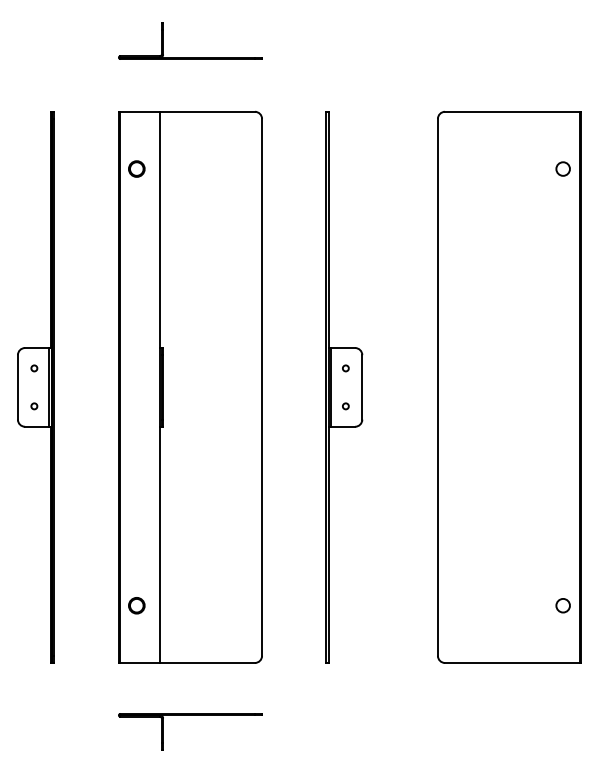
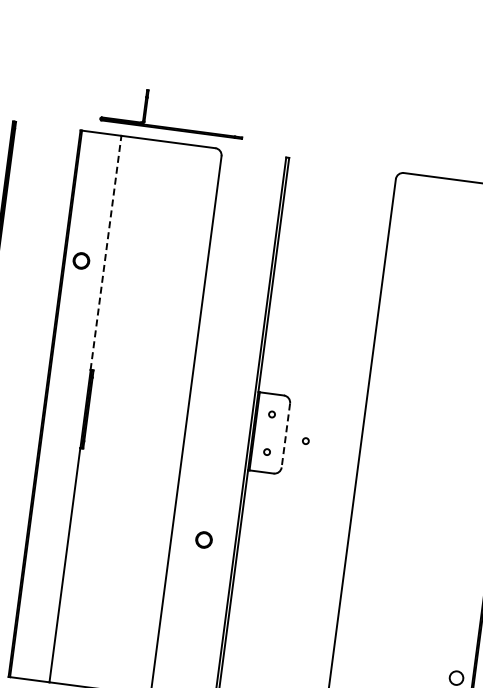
part: (190, 57) -> (171, 127), moved
circle: (136, 168) -> (81, 260), moved
line: (160, 229) -> (106, 252), solid -> dashed
line: (362, 387) -> (286, 435), solid -> dashed
circle: (382, 390) -> (305, 441), added
circle: (136, 605) -> (203, 539), moved

